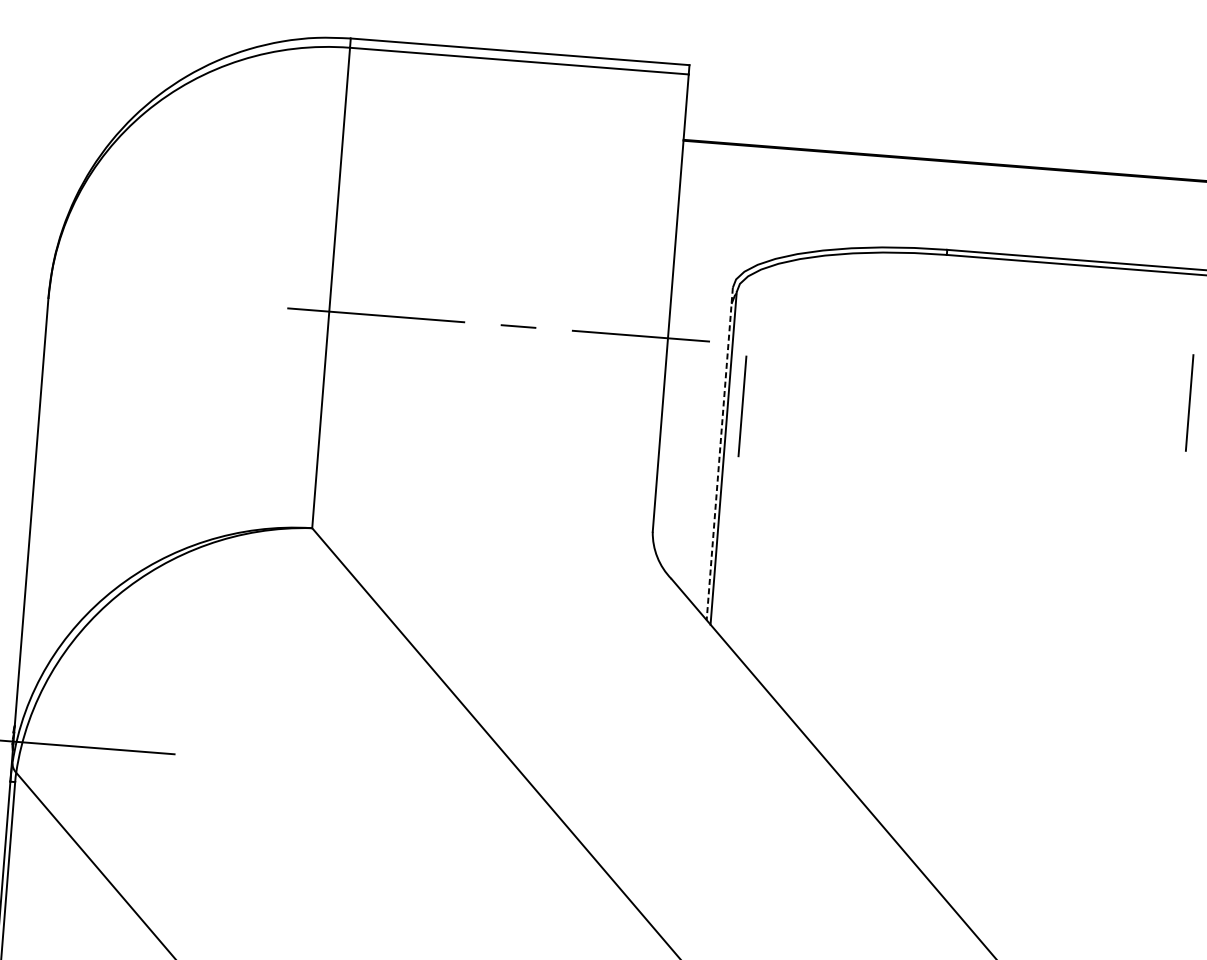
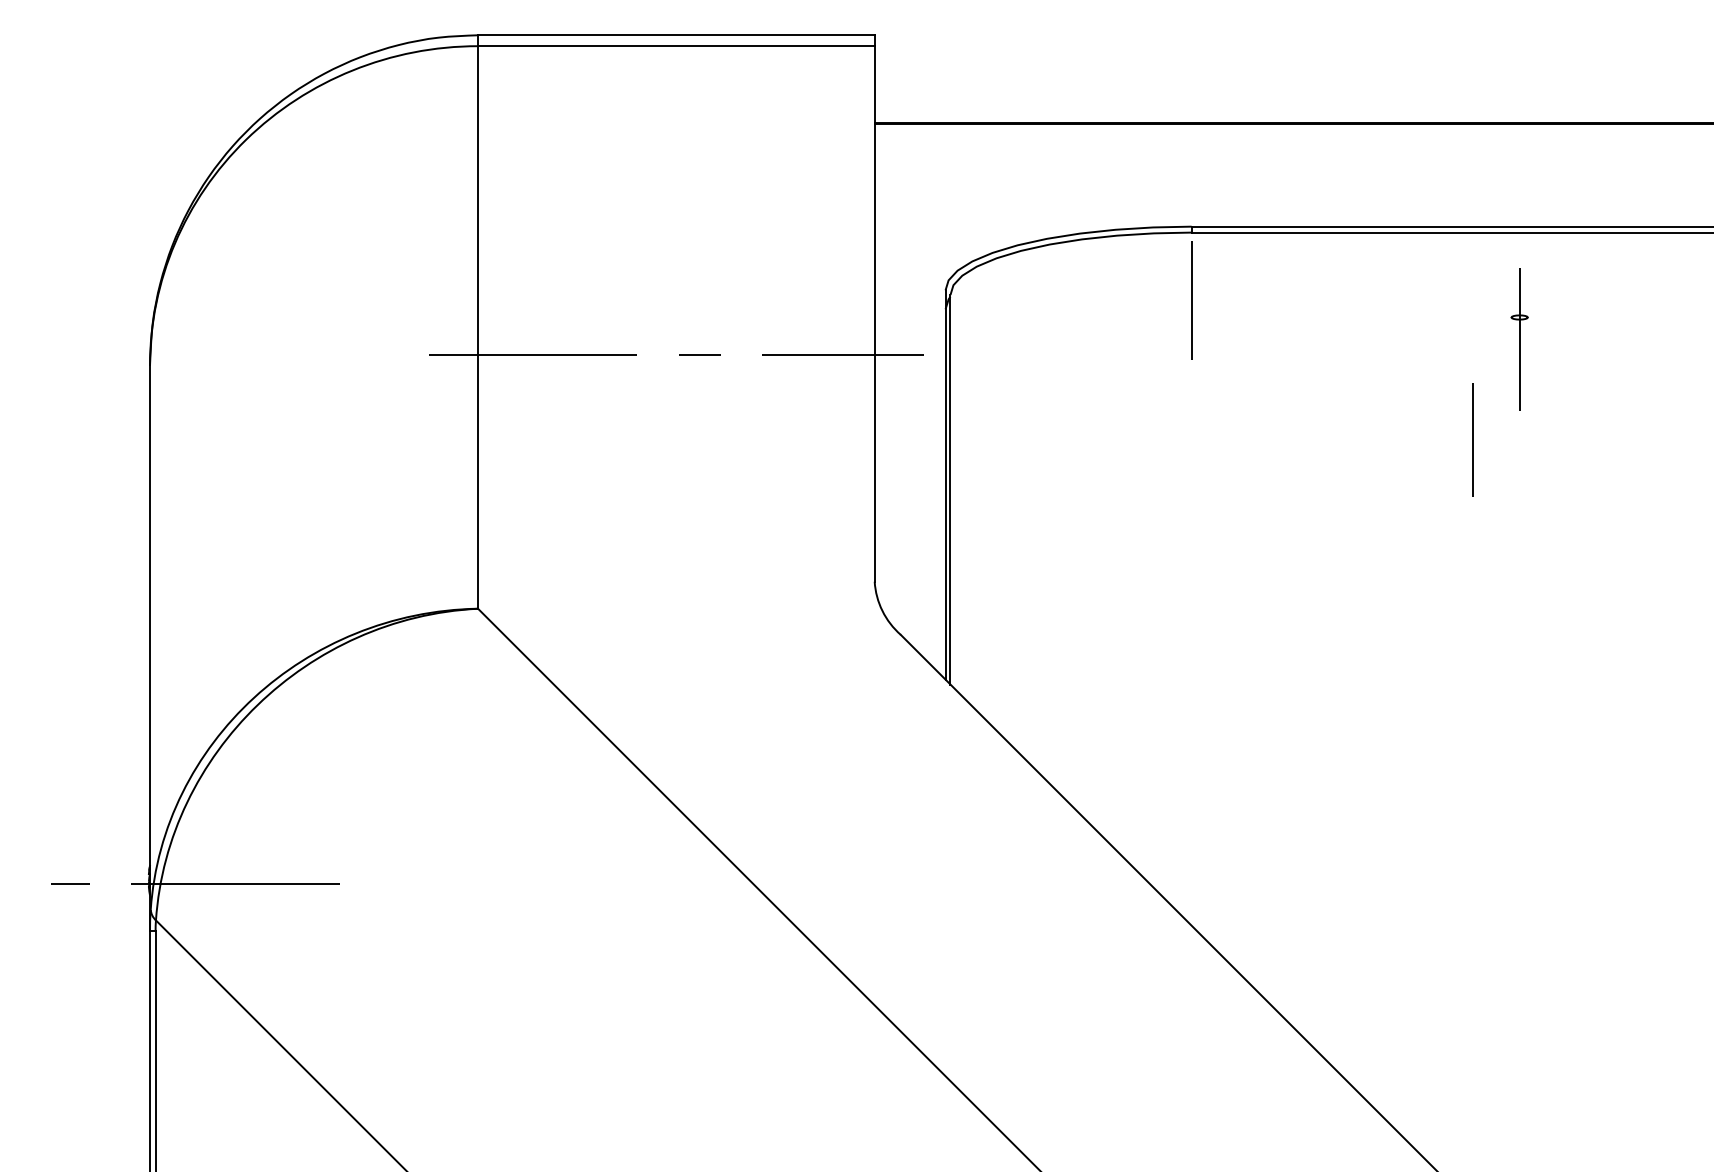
line: (1189, 402) -> (1472, 439), moved
line: (742, 406) -> (1191, 300), moved
line: (719, 453) -> (945, 484), dashed -> solid

